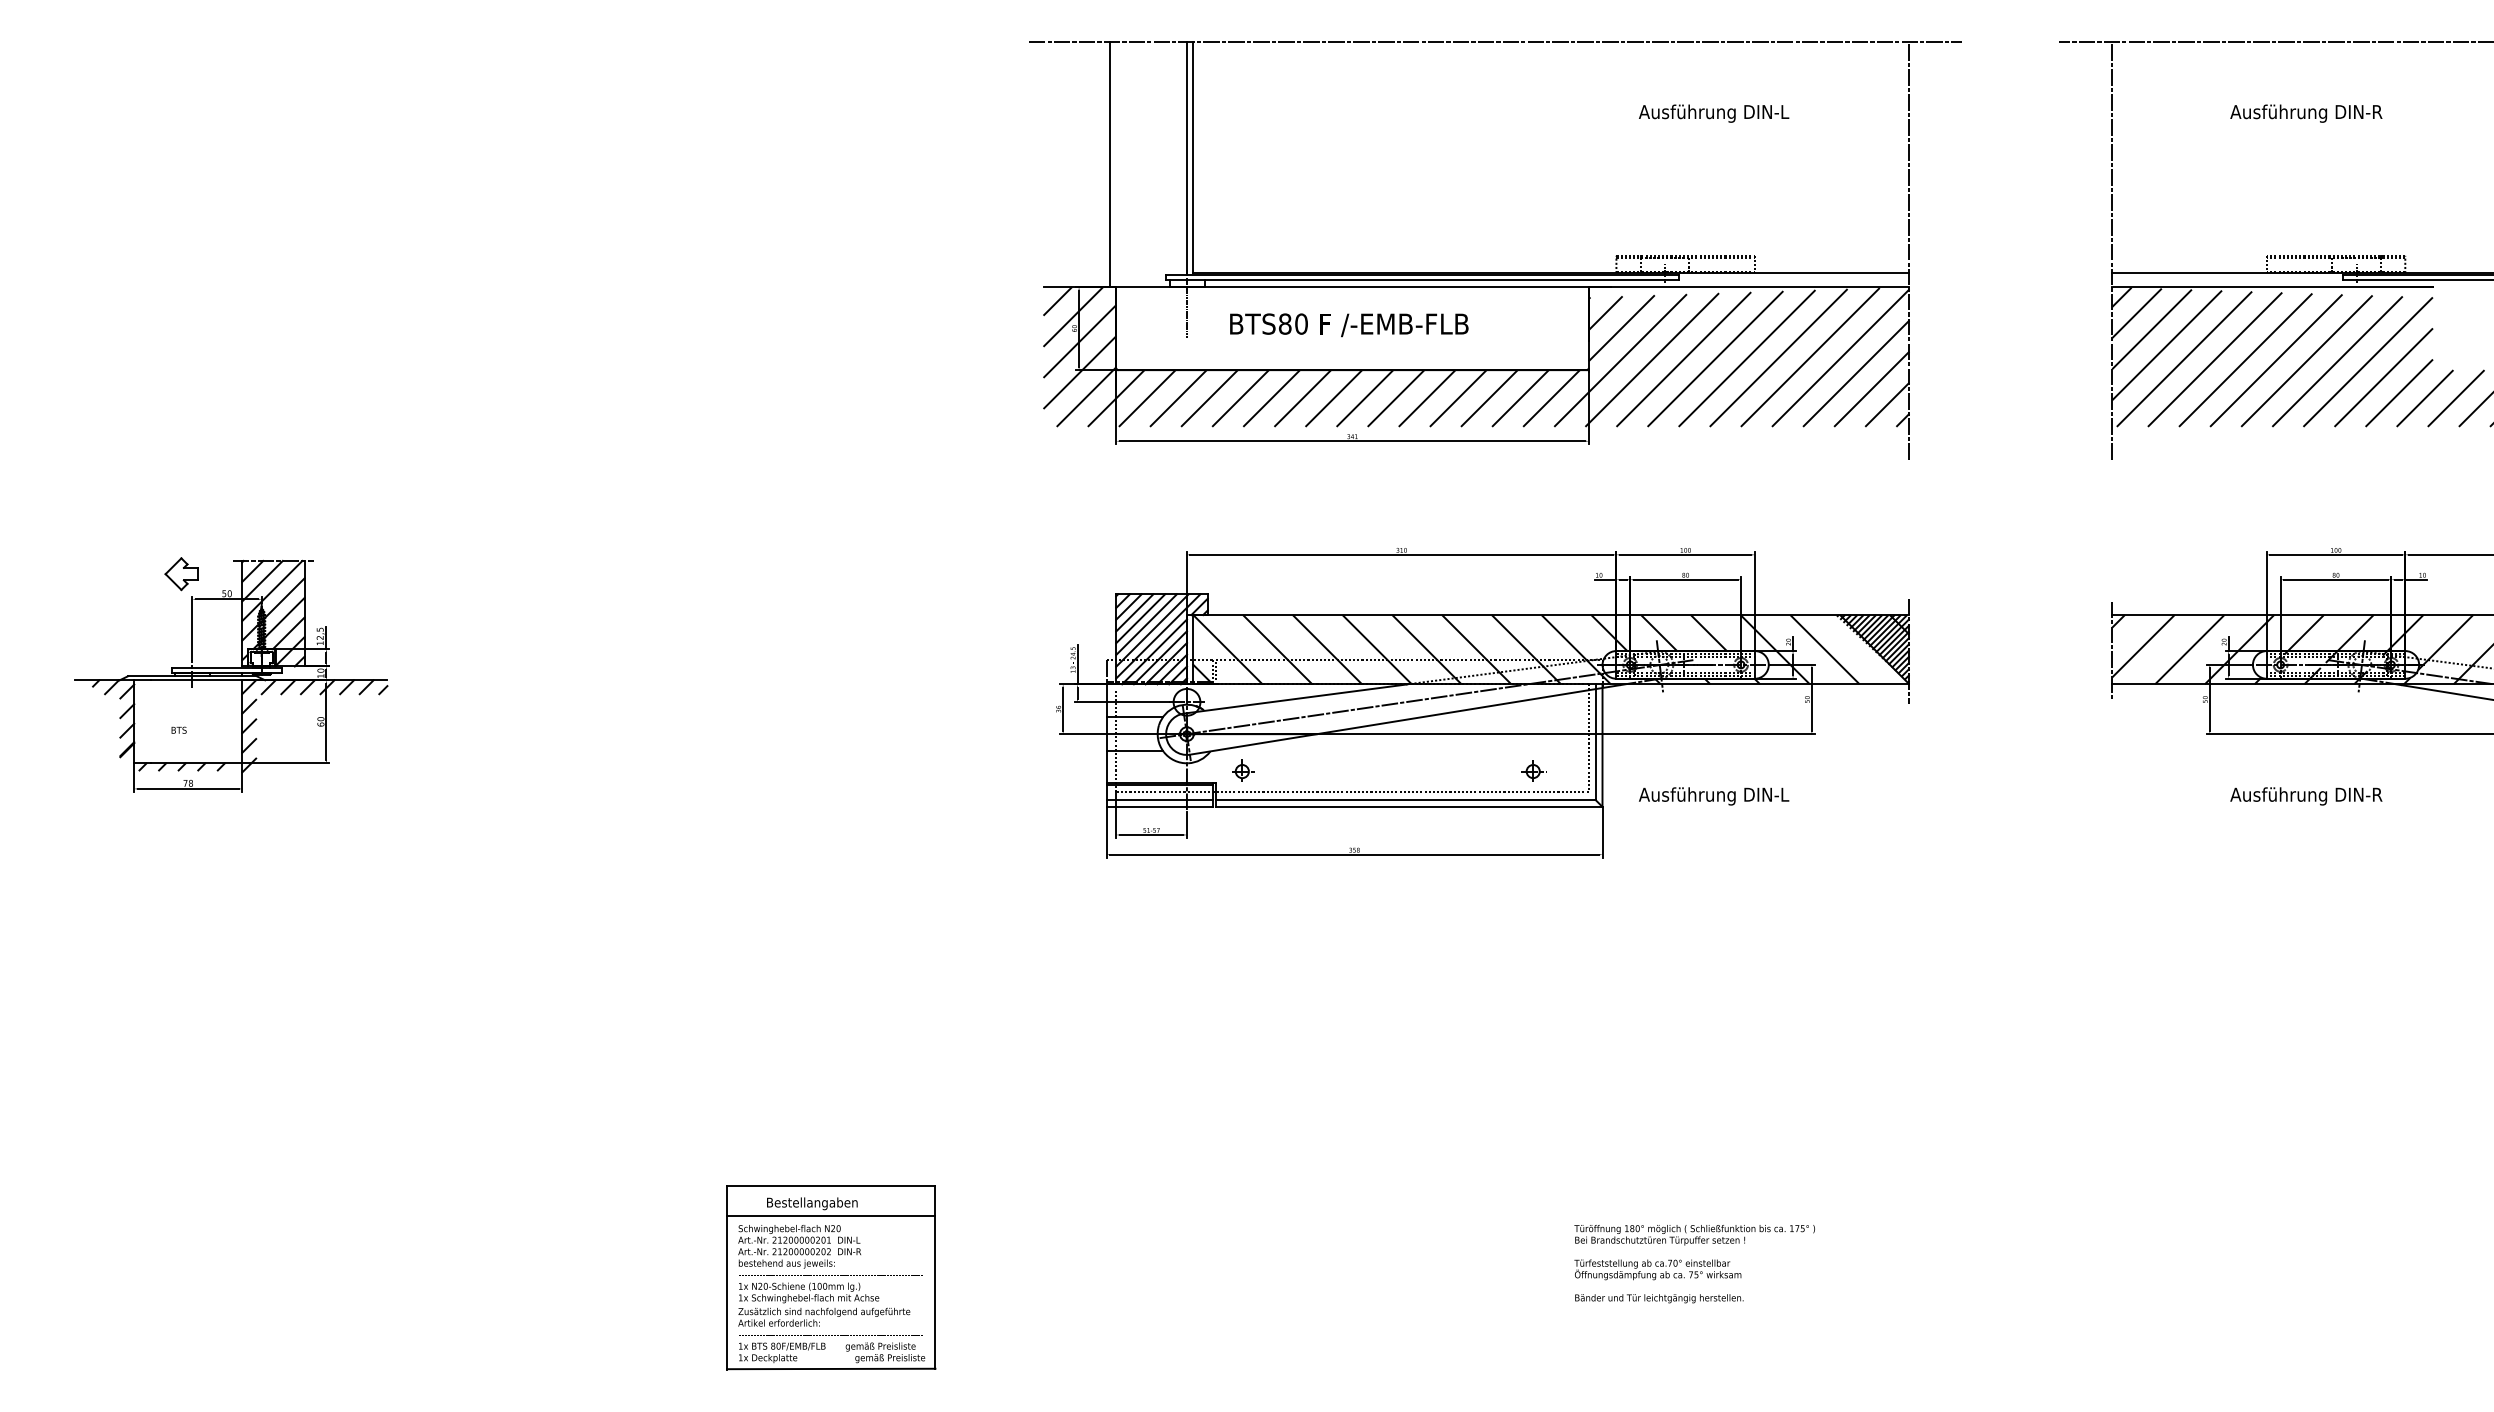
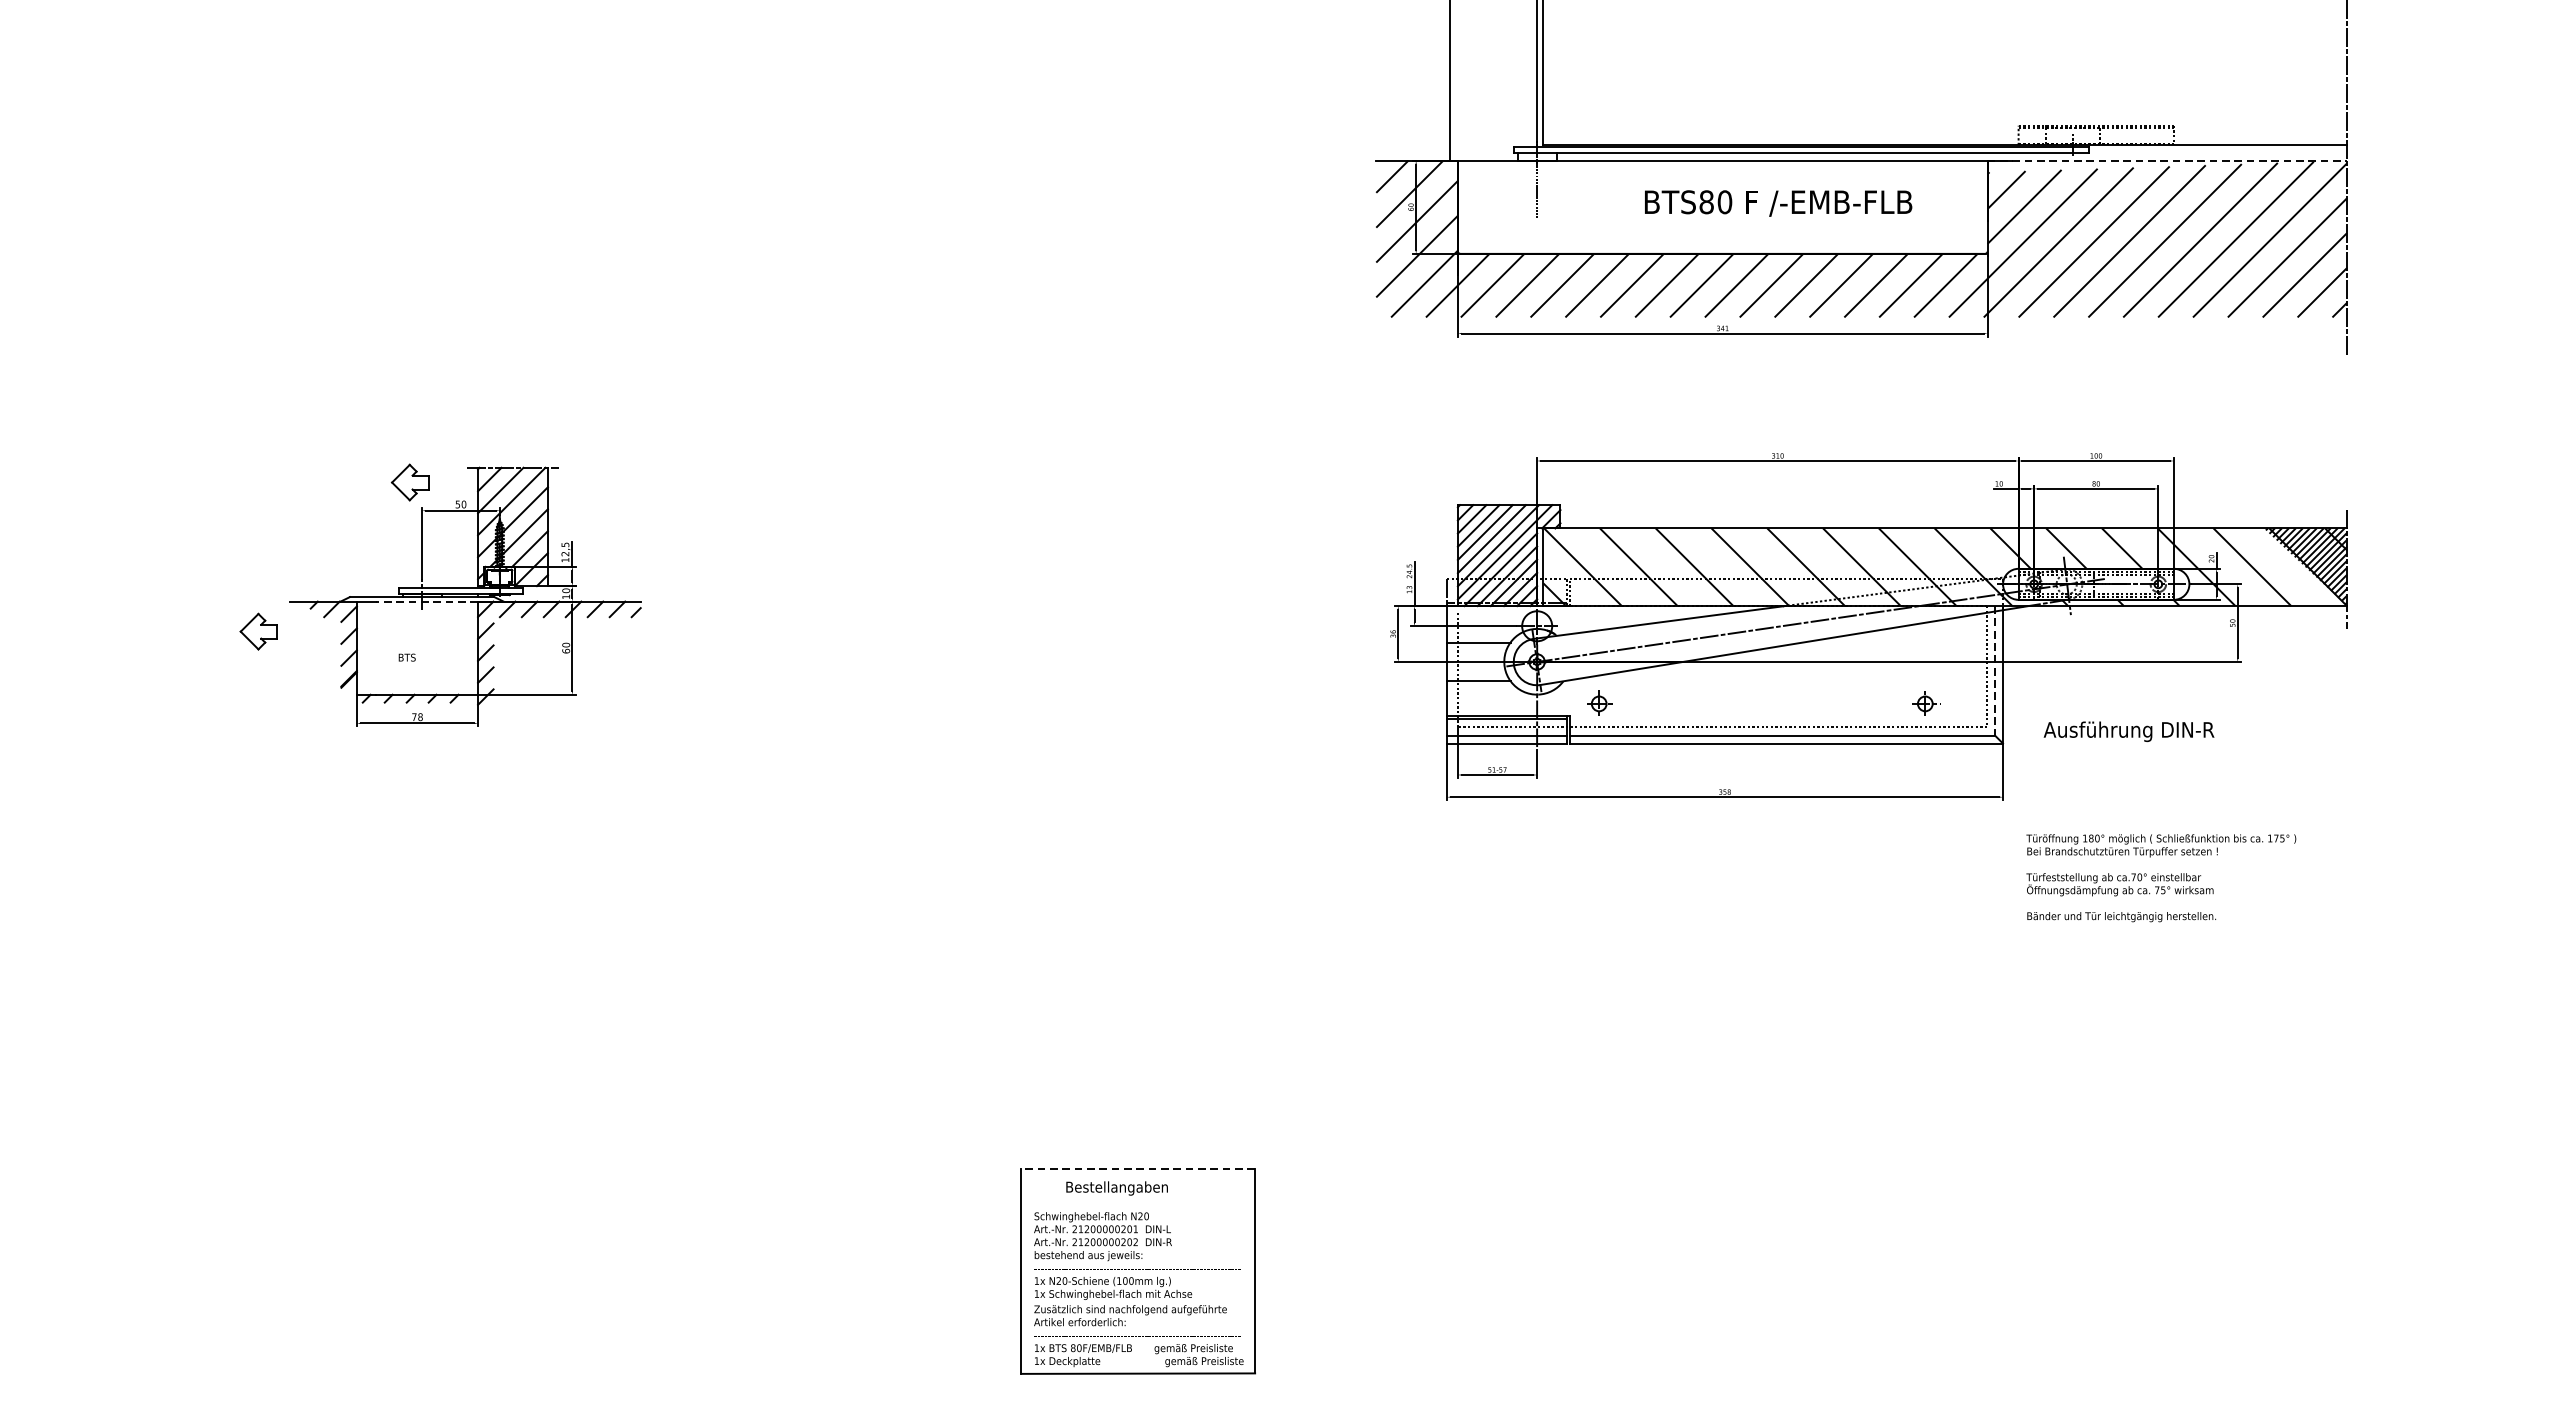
line: (1749, 287) -> (2167, 161), solid -> dashed
text: (1349, 325) -> (1778, 203), moved
line: (196, 680) -> (426, 601), solid -> dashed
part: (46, 707) -> (258, 632), added
line: (1595, 742) -> (1995, 671), solid -> dashed
text: (1786, 794) -> (2209, 729), Ausführung DIN-L -> Ausführung DIN-R
line: (830, 1186) -> (1137, 1169), solid -> dashed
line: (830, 1215) -> (1137, 1201), removed
text: (1694, 1264) -> (2161, 878), moved

